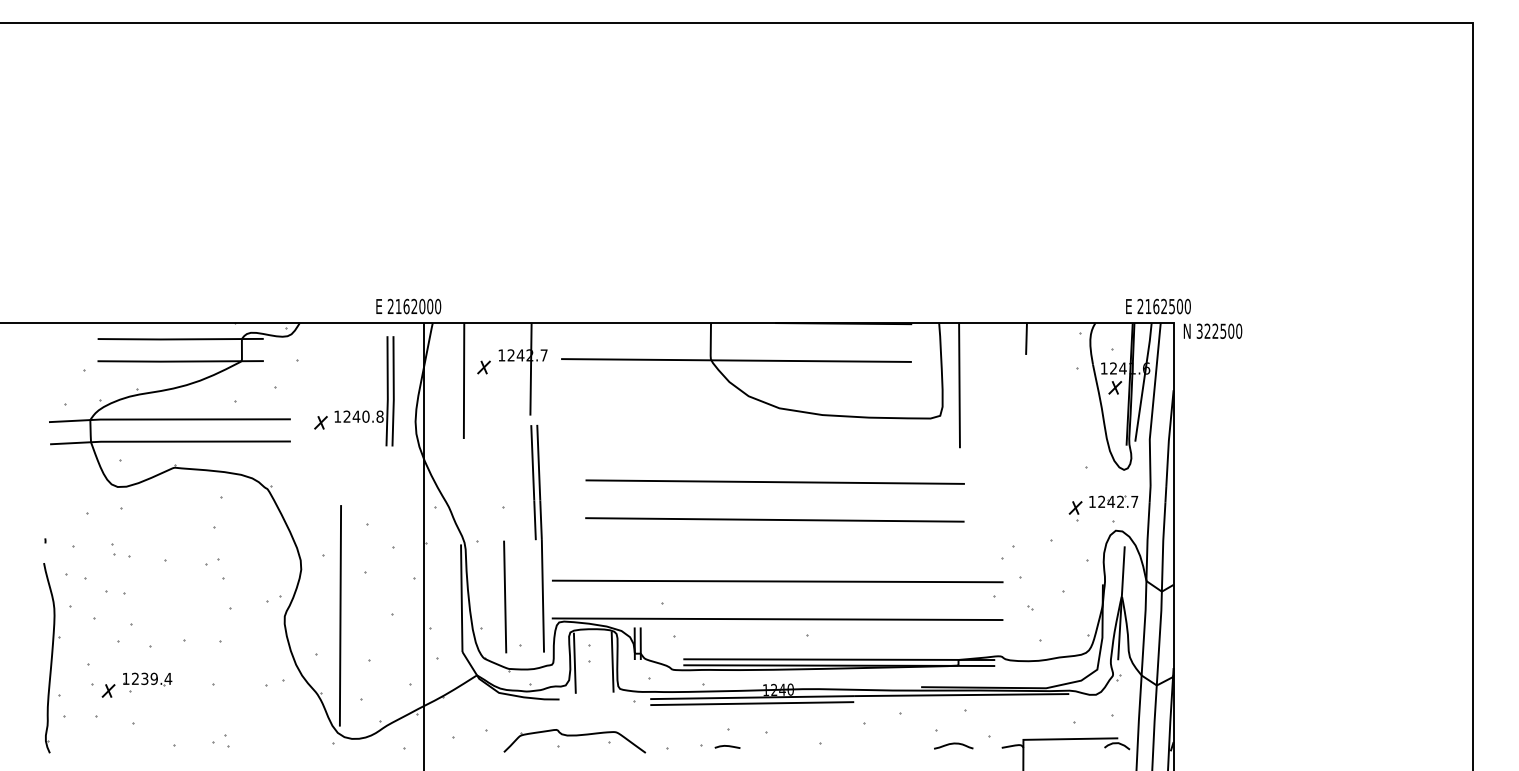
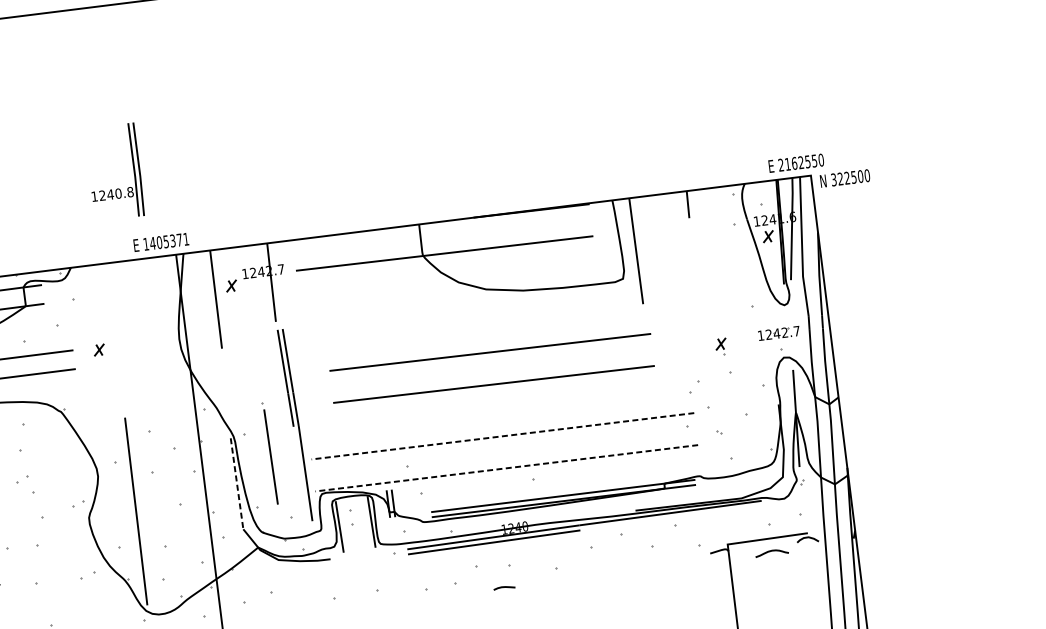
text: (414, 306) -> (166, 241), 2162000 -> 1405371
text: (1179, 306) -> (814, 161), 2162500 -> 2162550
part: (365, 410) -> (117, 188), moved
part: (1075, 511) -> (721, 347), moved
line: (777, 581) -> (502, 436), solid -> dashed
line: (505, 596) -> (271, 456), moved
line: (461, 598) -> (236, 484), solid -> dashed
line: (777, 619) -> (506, 468), solid -> dashed
part: (574, 741) -> (347, 593), removed
curve: (953, 744) -> (771, 551), moved
curve: (727, 746) -> (504, 587), moved

